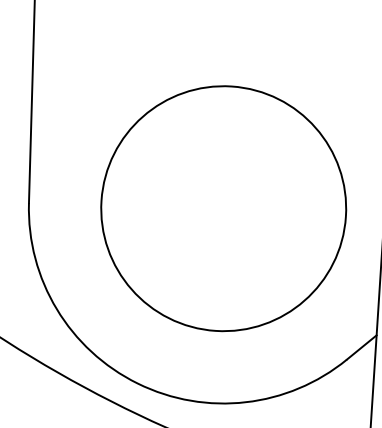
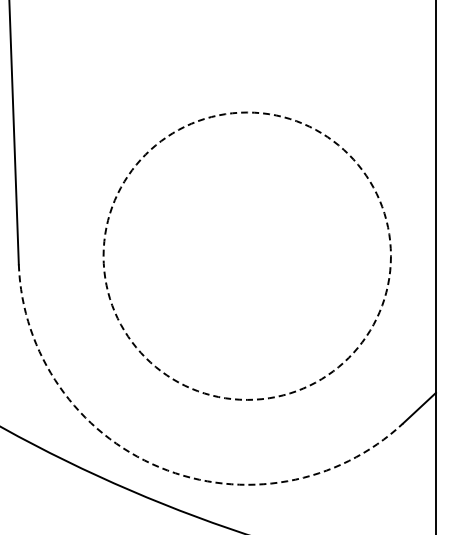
circle: (223, 208) -> (246, 255), solid -> dashed
arc: (137, 383) -> (159, 467), solid -> dashed

